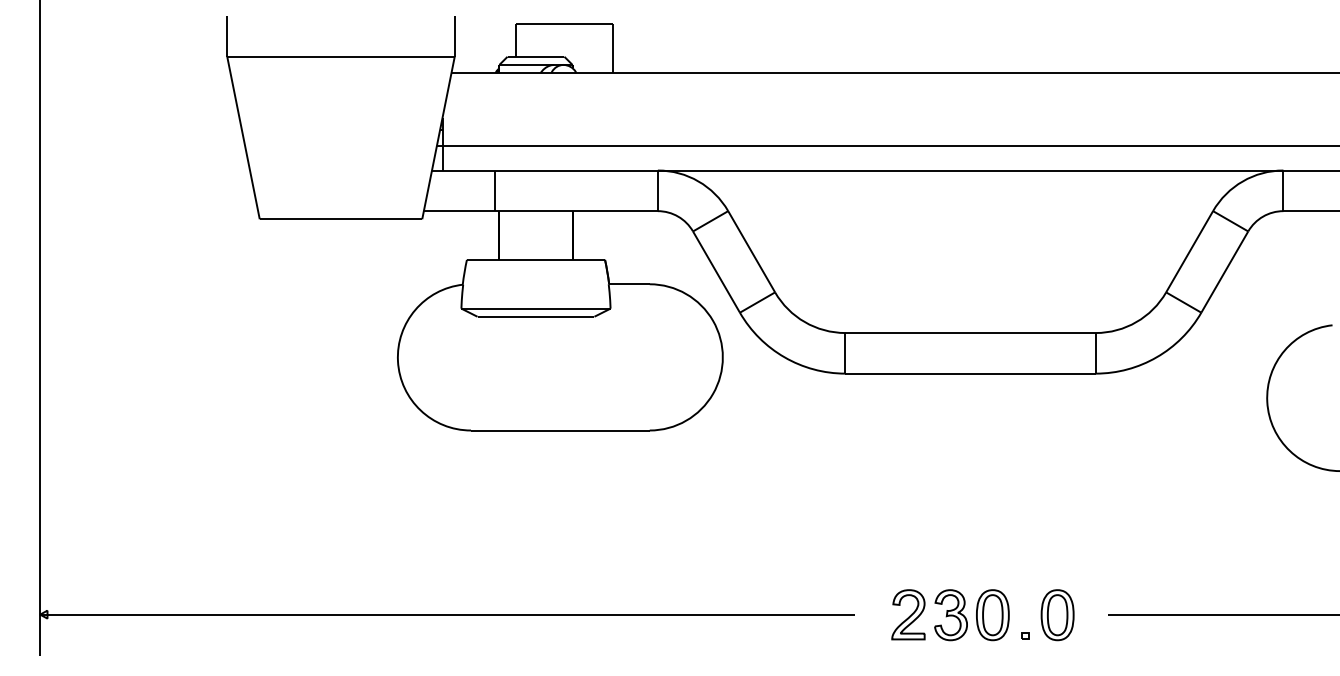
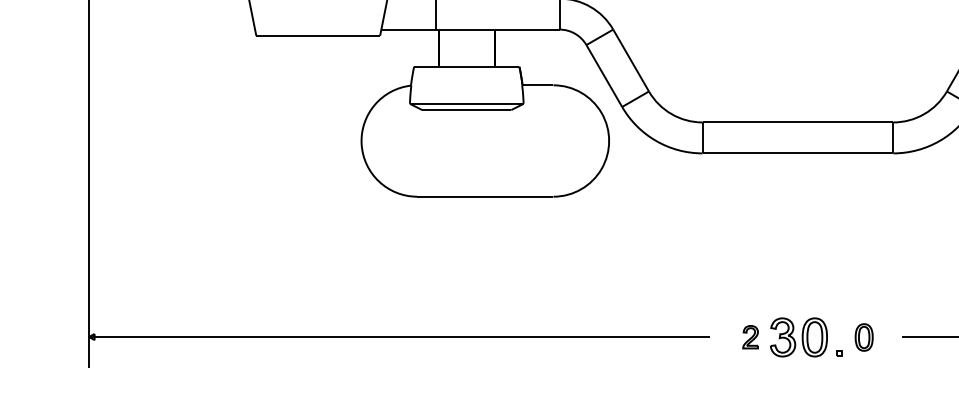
part: (908, 614) -> (750, 336), size x0.6
part: (1057, 615) -> (864, 337), size x0.7

